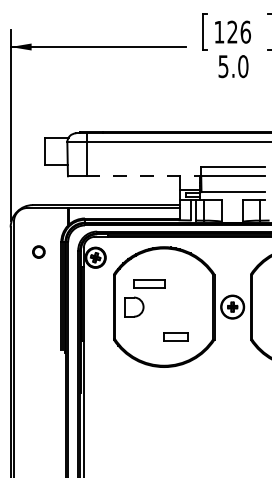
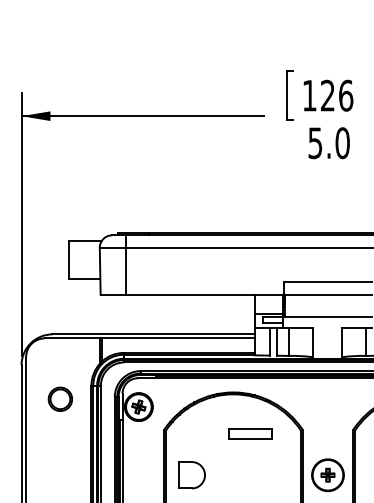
line: (144, 176) -> (206, 294), dashed -> solid
part: (38, 251) -> (59, 398), size x1.43
part: (149, 283) -> (250, 432), moved

